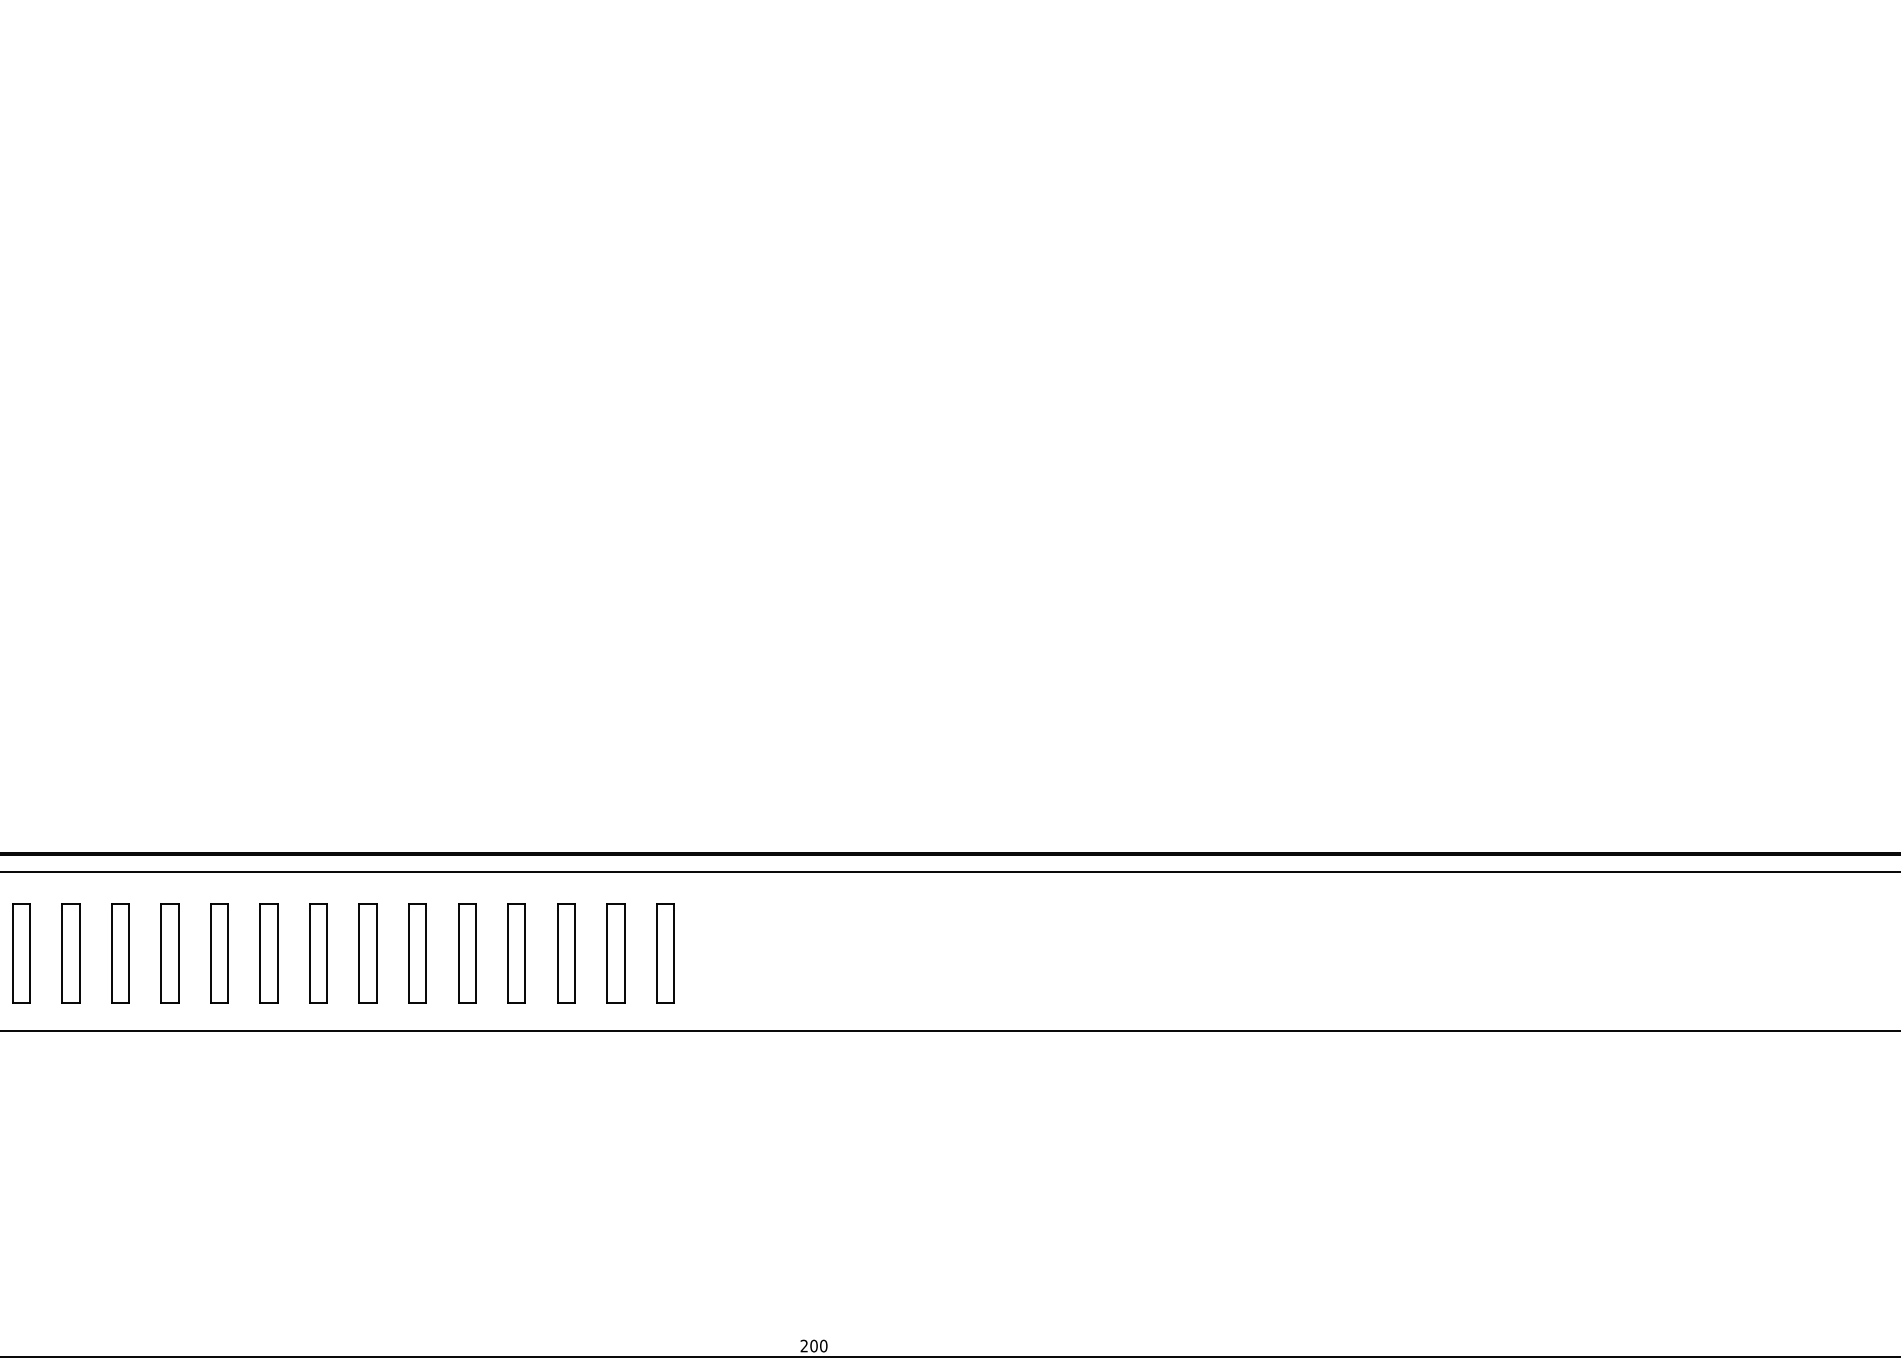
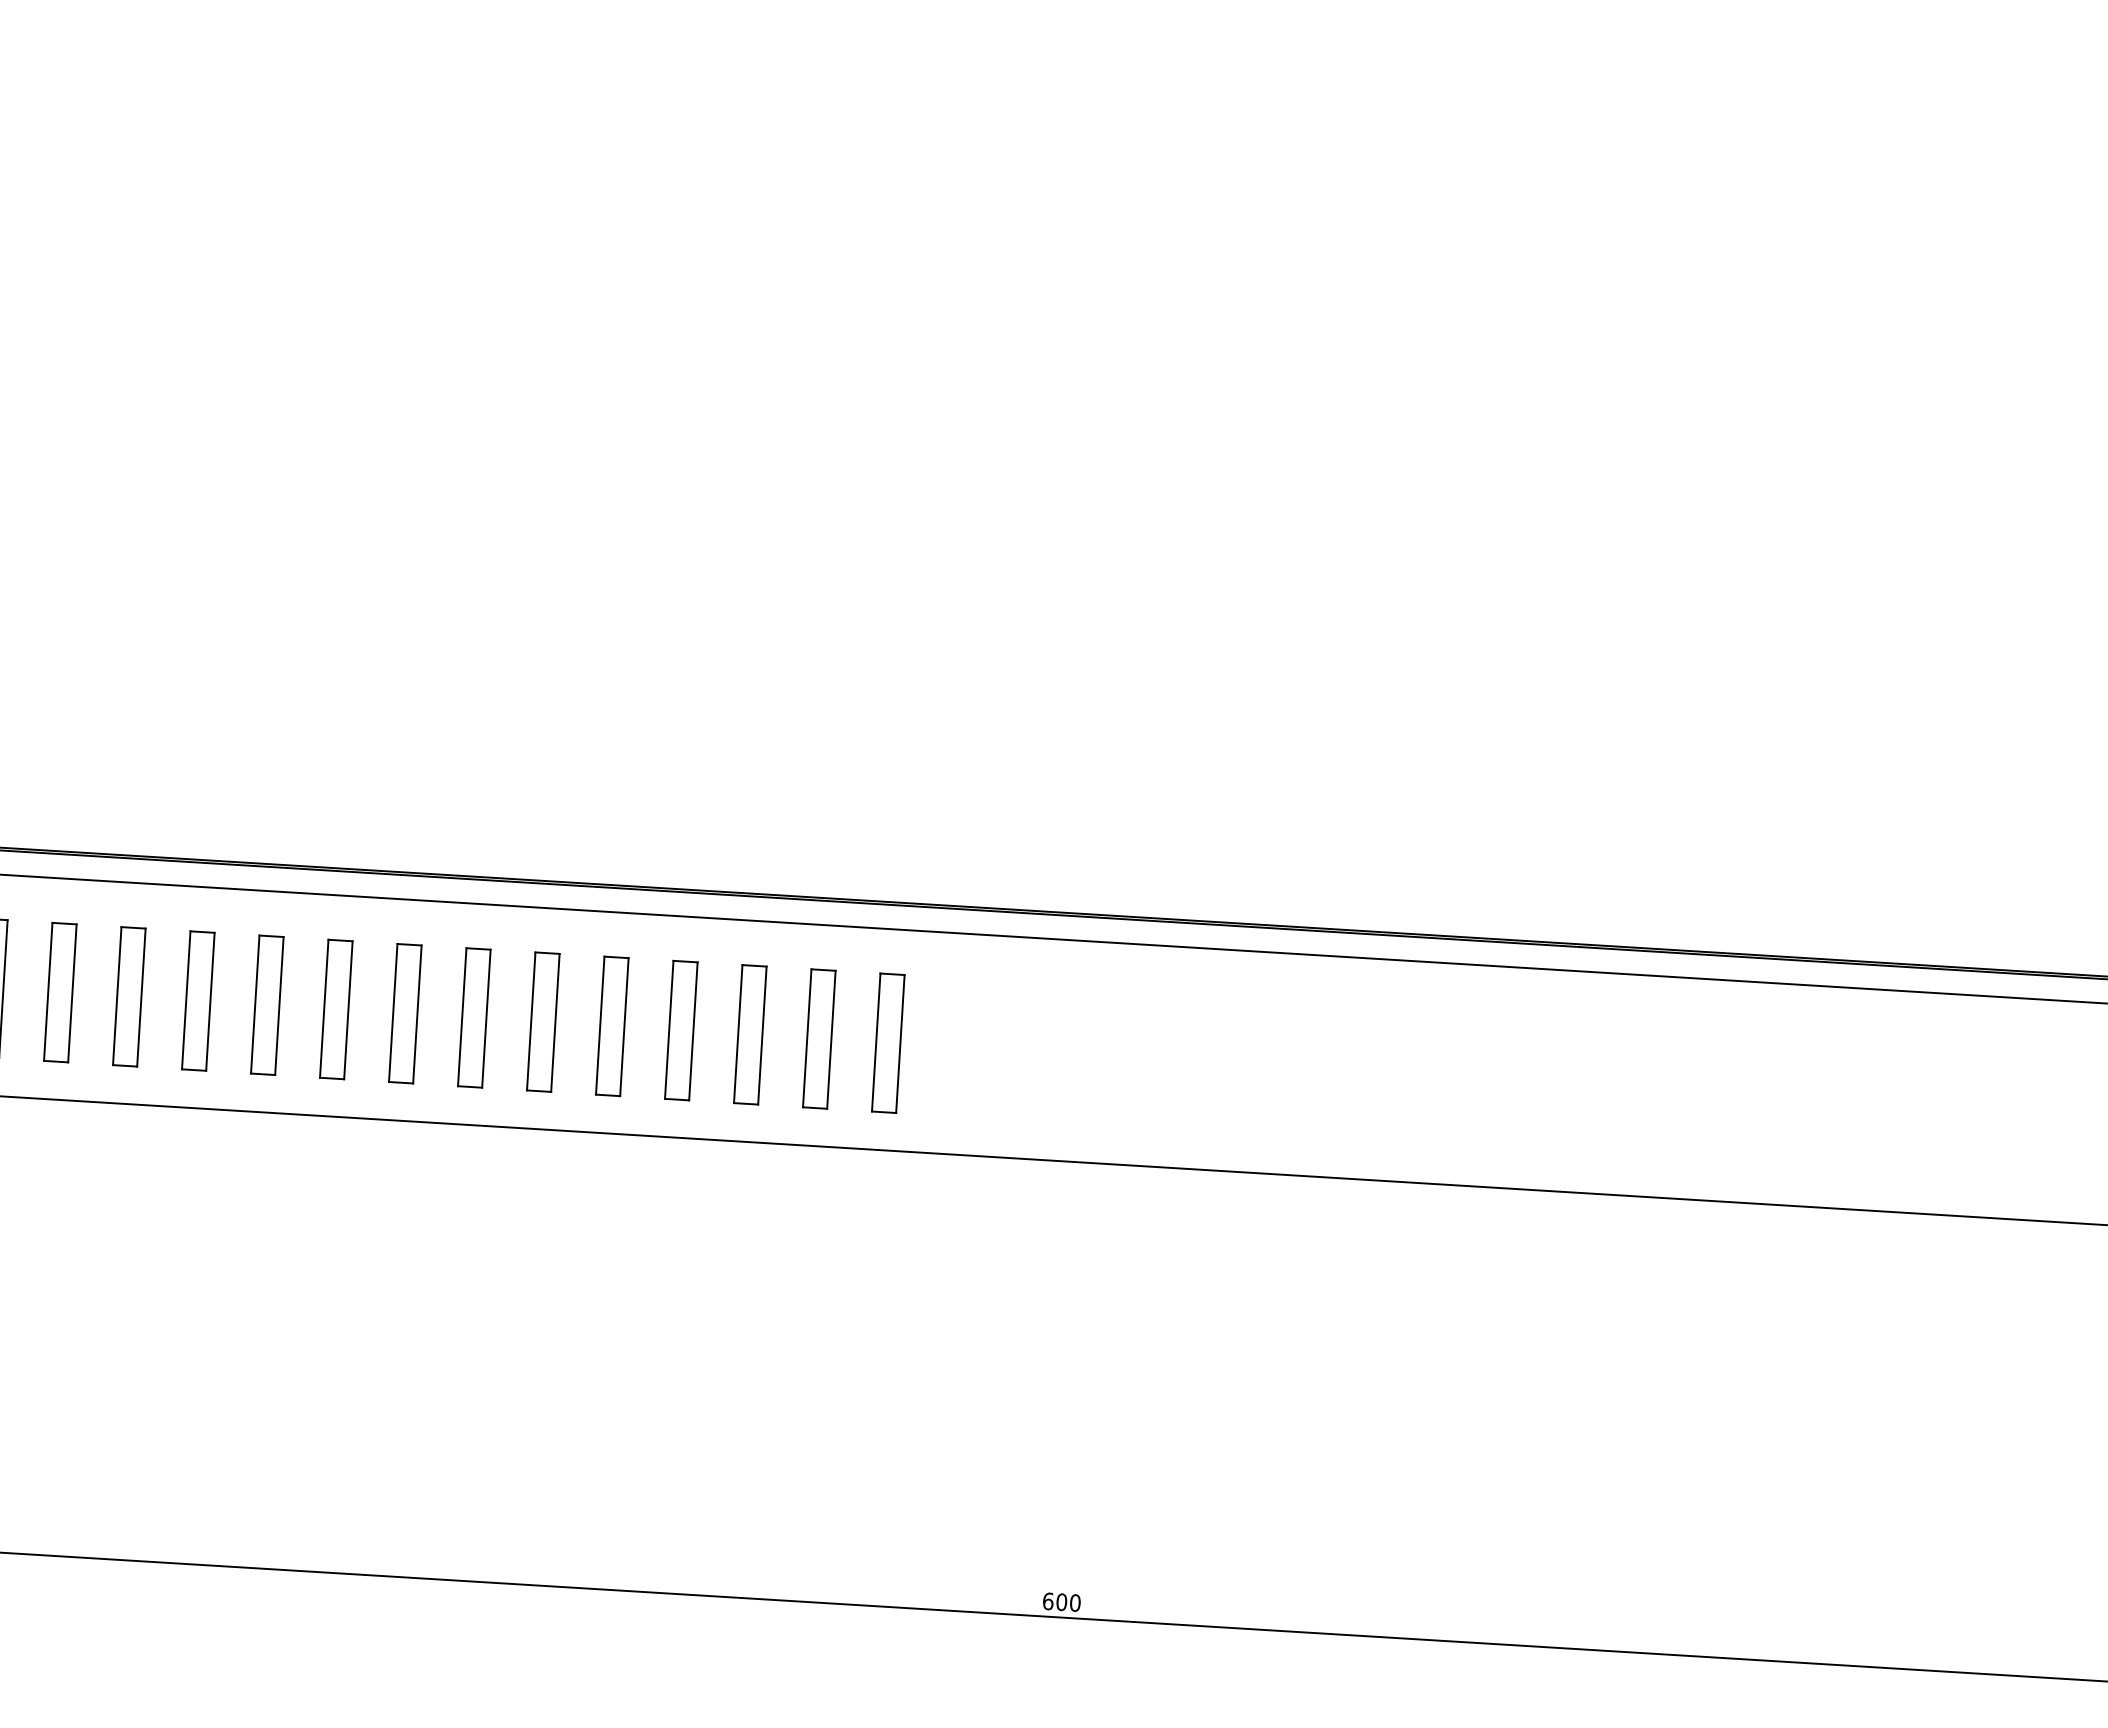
text: (804, 1345) -> (1048, 1600), 200 -> 600

